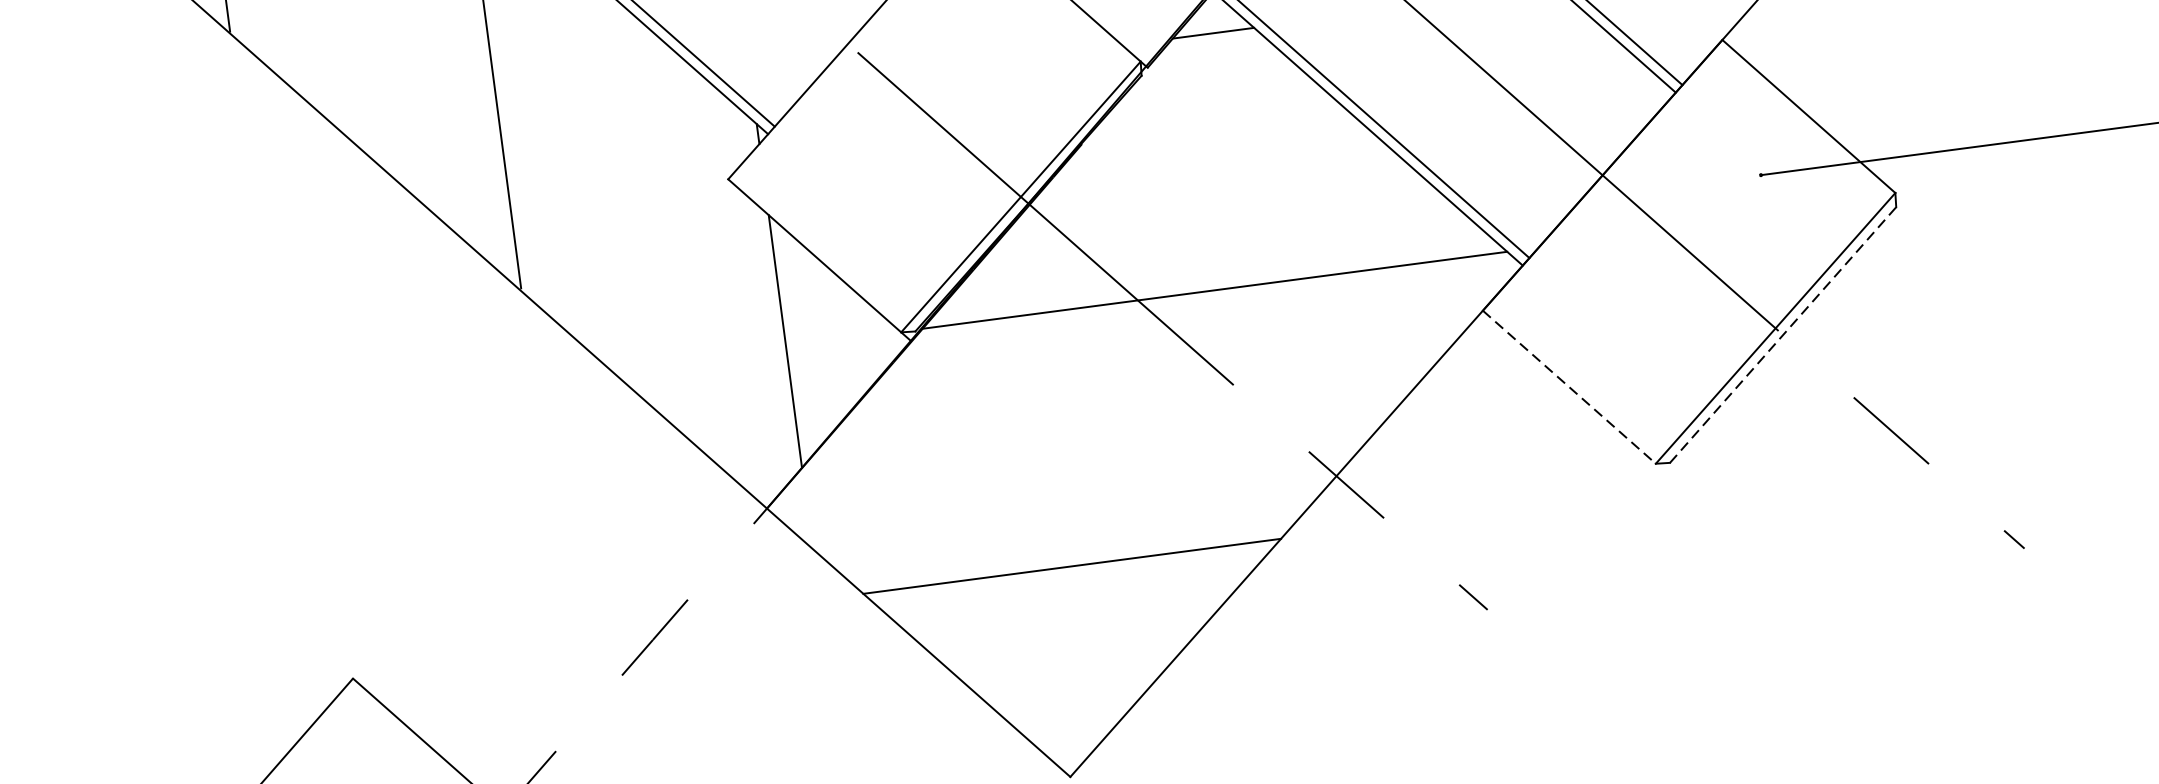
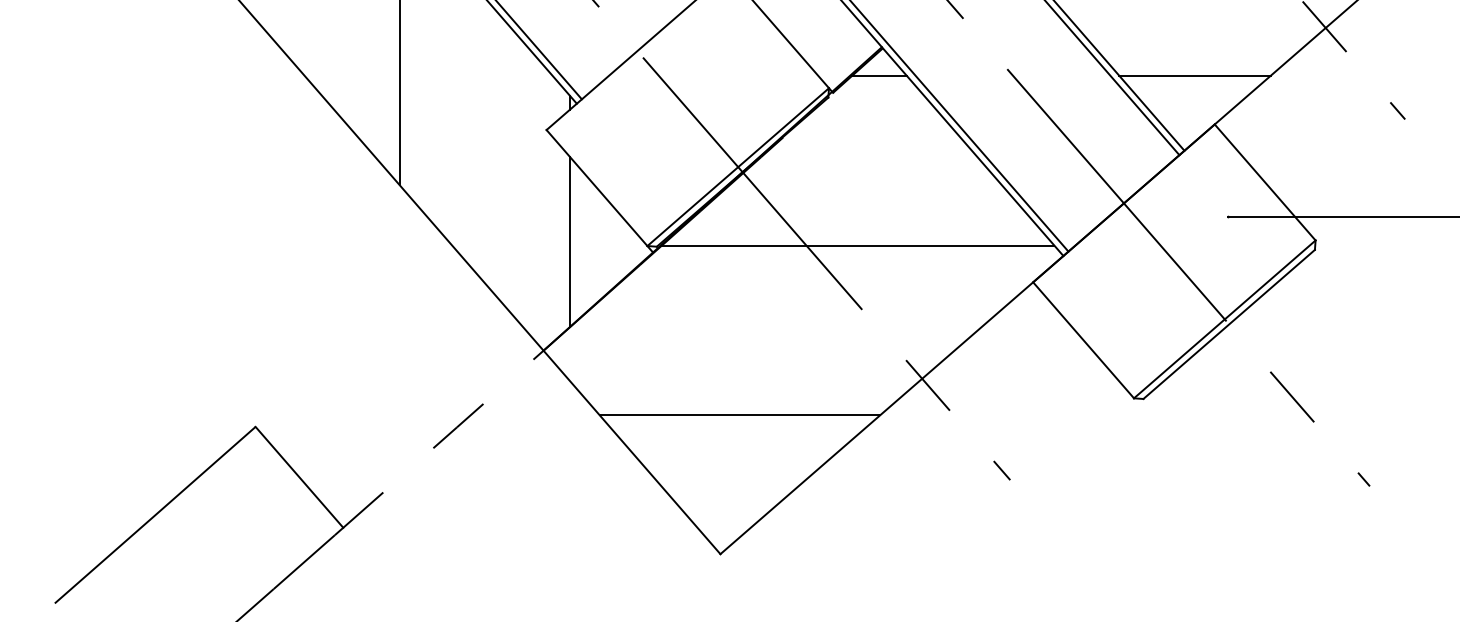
line: (1783, 335) -> (1229, 324), dashed -> solid
line: (1569, 387) -> (1083, 340), dashed -> solid

